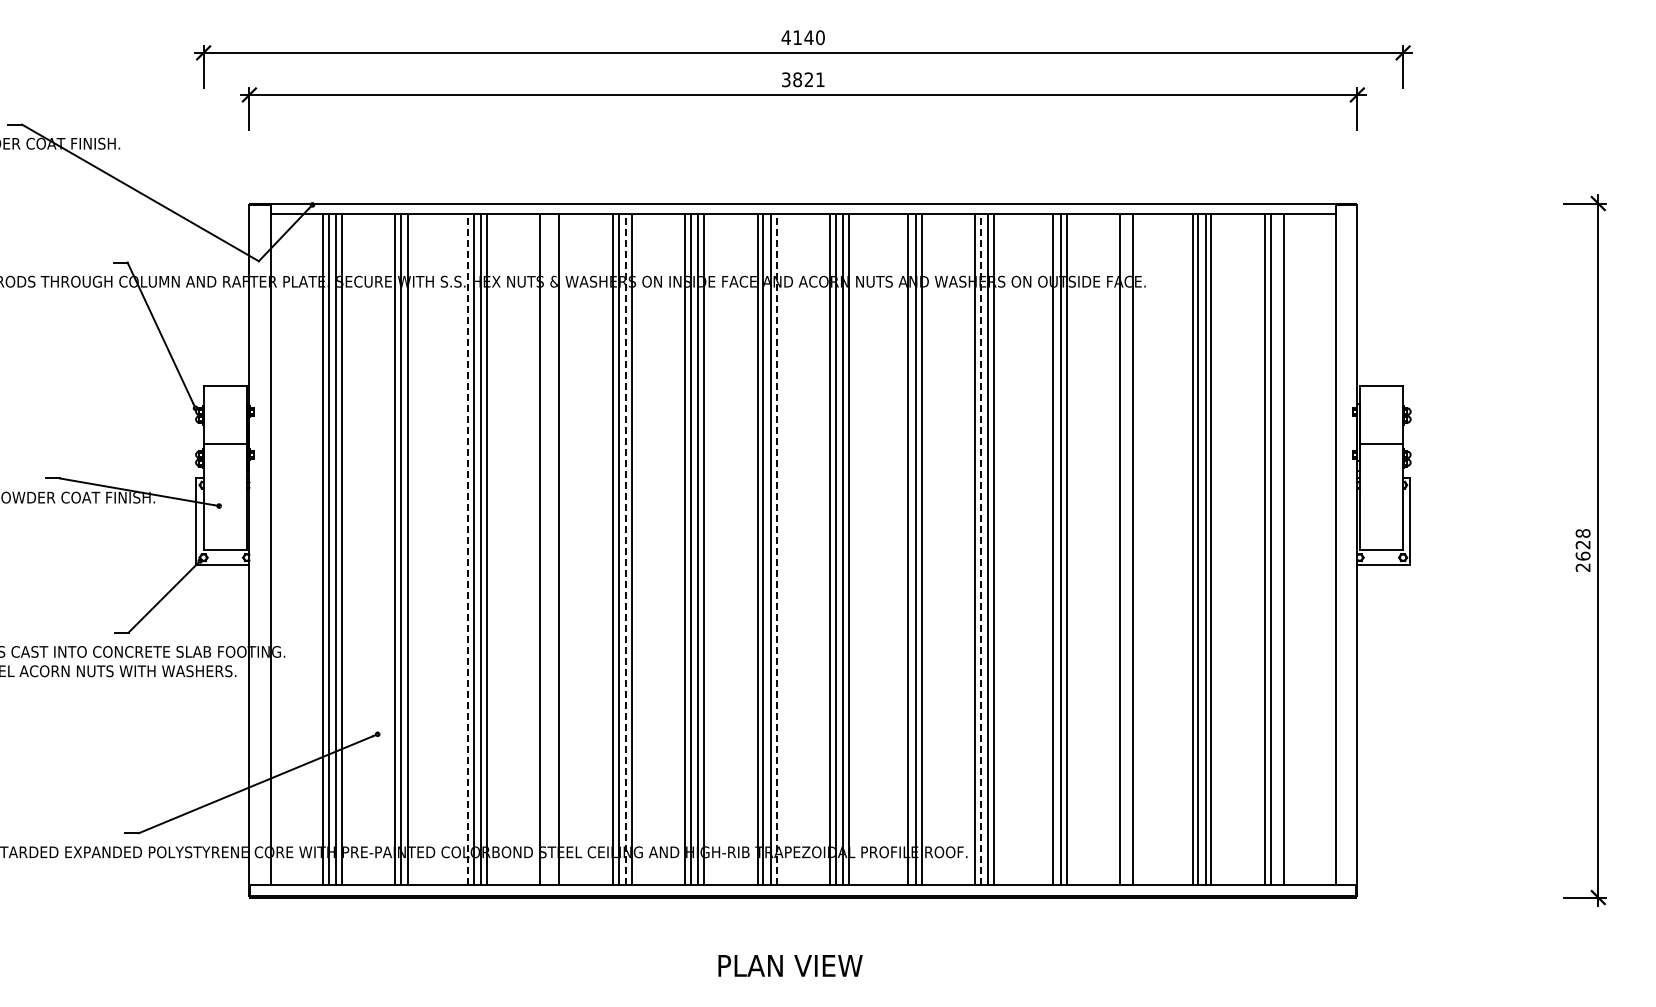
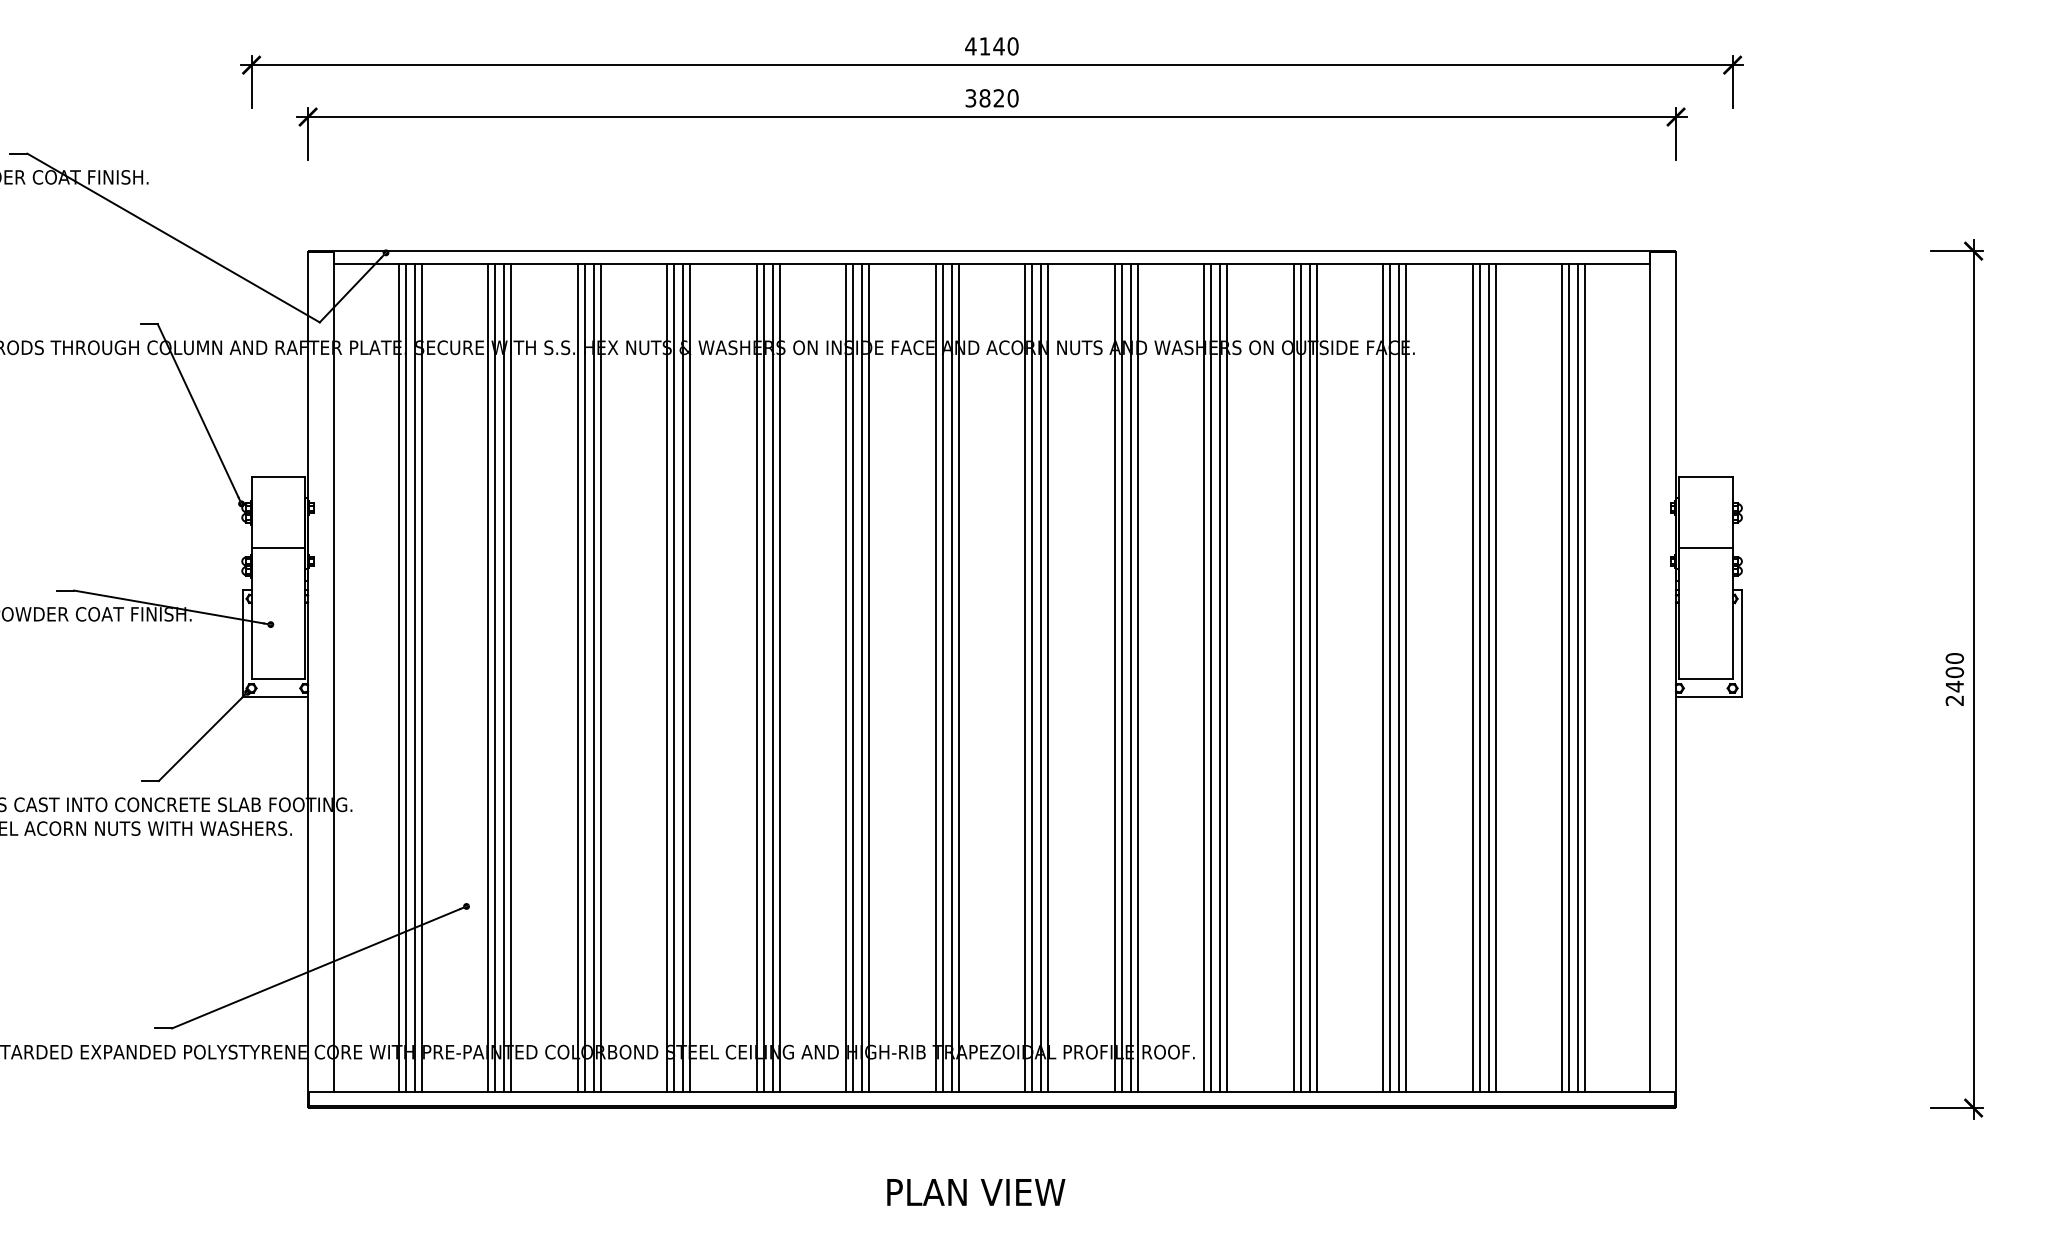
text: (820, 79) -> (1013, 97), 3821 -> 3820
text: (1582, 544) -> (1954, 672), 2628 -> 2400
line: (414, 548) -> (511, 677), added
line: (467, 548) -> (577, 677), dashed -> solid
line: (546, 548) -> (674, 677), added
line: (553, 548) -> (683, 677), added
line: (625, 548) -> (772, 677), dashed -> solid
line: (776, 548) -> (958, 677), dashed -> solid
line: (902, 548) -> (1114, 677), added
line: (980, 548) -> (1210, 677), dashed -> solid
line: (1047, 548) -> (1293, 677), added
line: (1125, 548) -> (1389, 677), added
line: (1138, 548) -> (1405, 677), added
line: (1278, 548) -> (1578, 677), added

